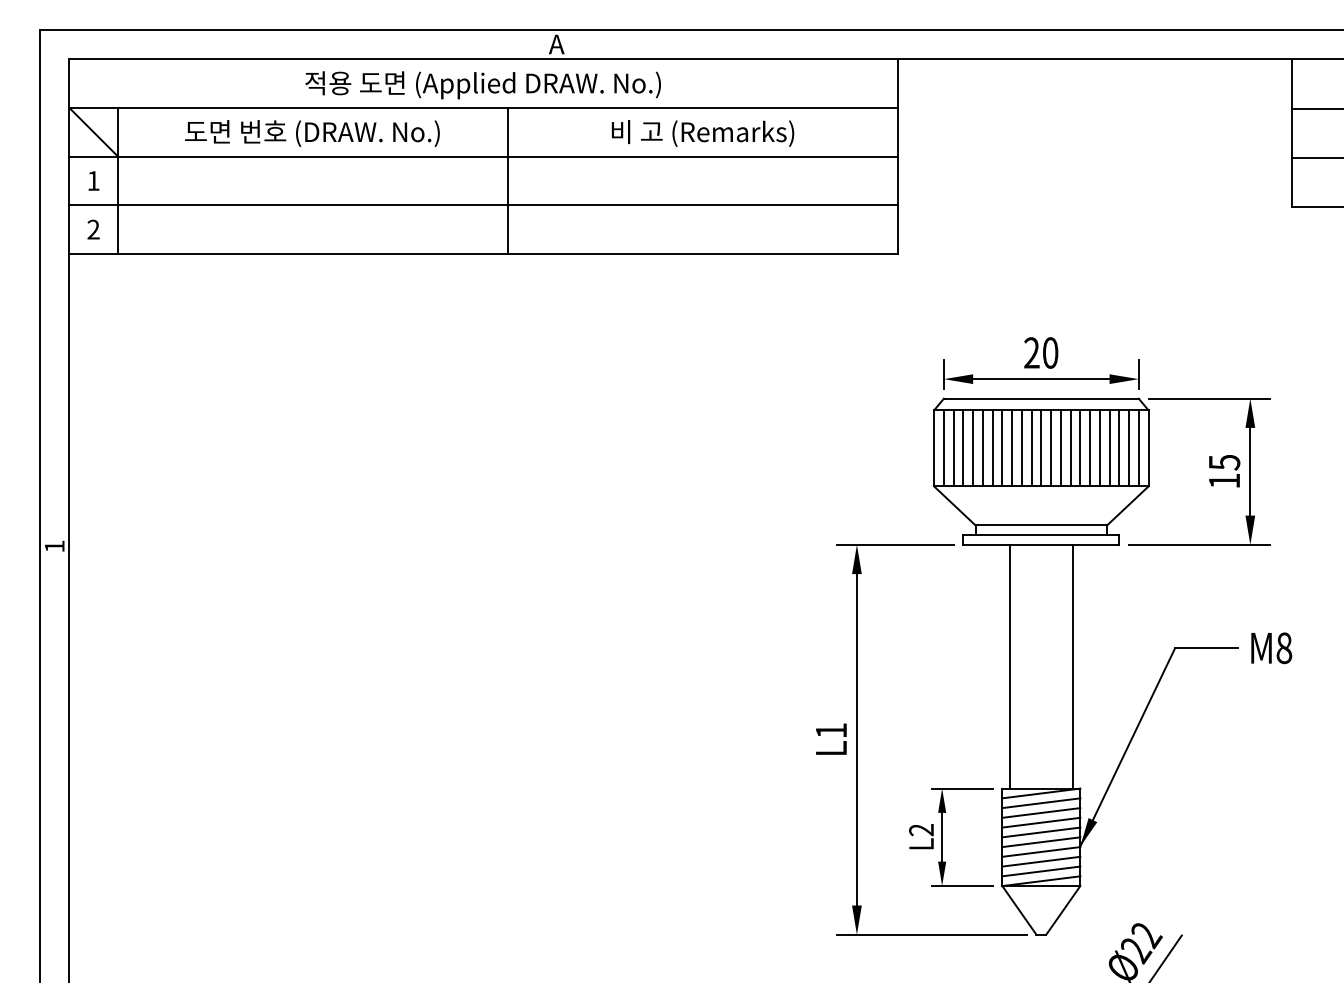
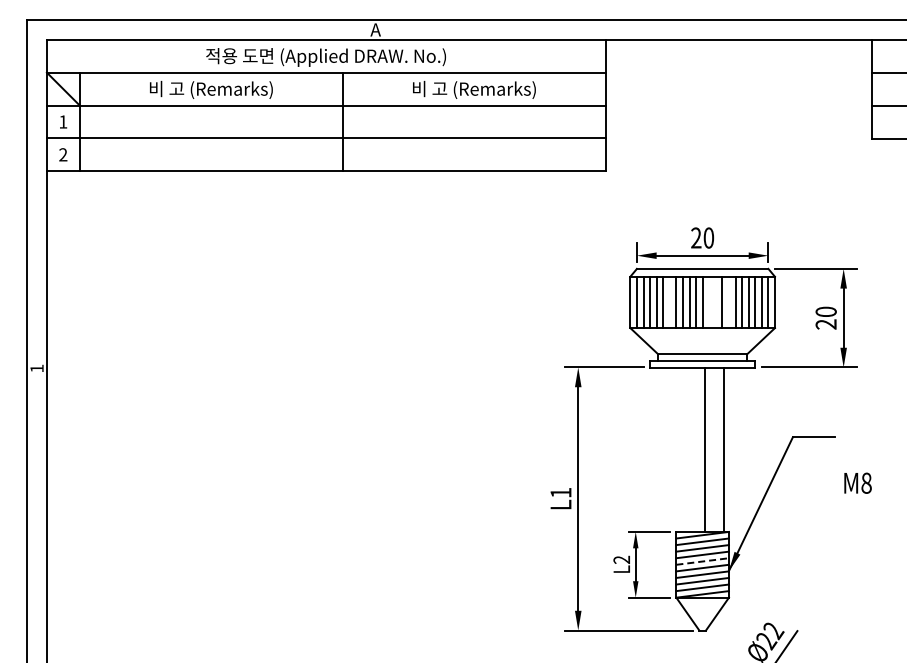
text: (311, 132) -> (210, 89), 도면 번호 (DRAW. No.) -> 비 고 (Remarks)
line: (992, 448) -> (669, 302), removed
line: (1051, 448) -> (709, 302), removed
line: (1060, 448) -> (715, 302), removed
line: (1079, 448) -> (728, 302), removed
text: (1223, 470) -> (825, 317), 15 -> 20
text: (1270, 647) -> (857, 482), moved
line: (1009, 666) -> (705, 449), moved
line: (1041, 832) -> (702, 561), solid -> dashed

